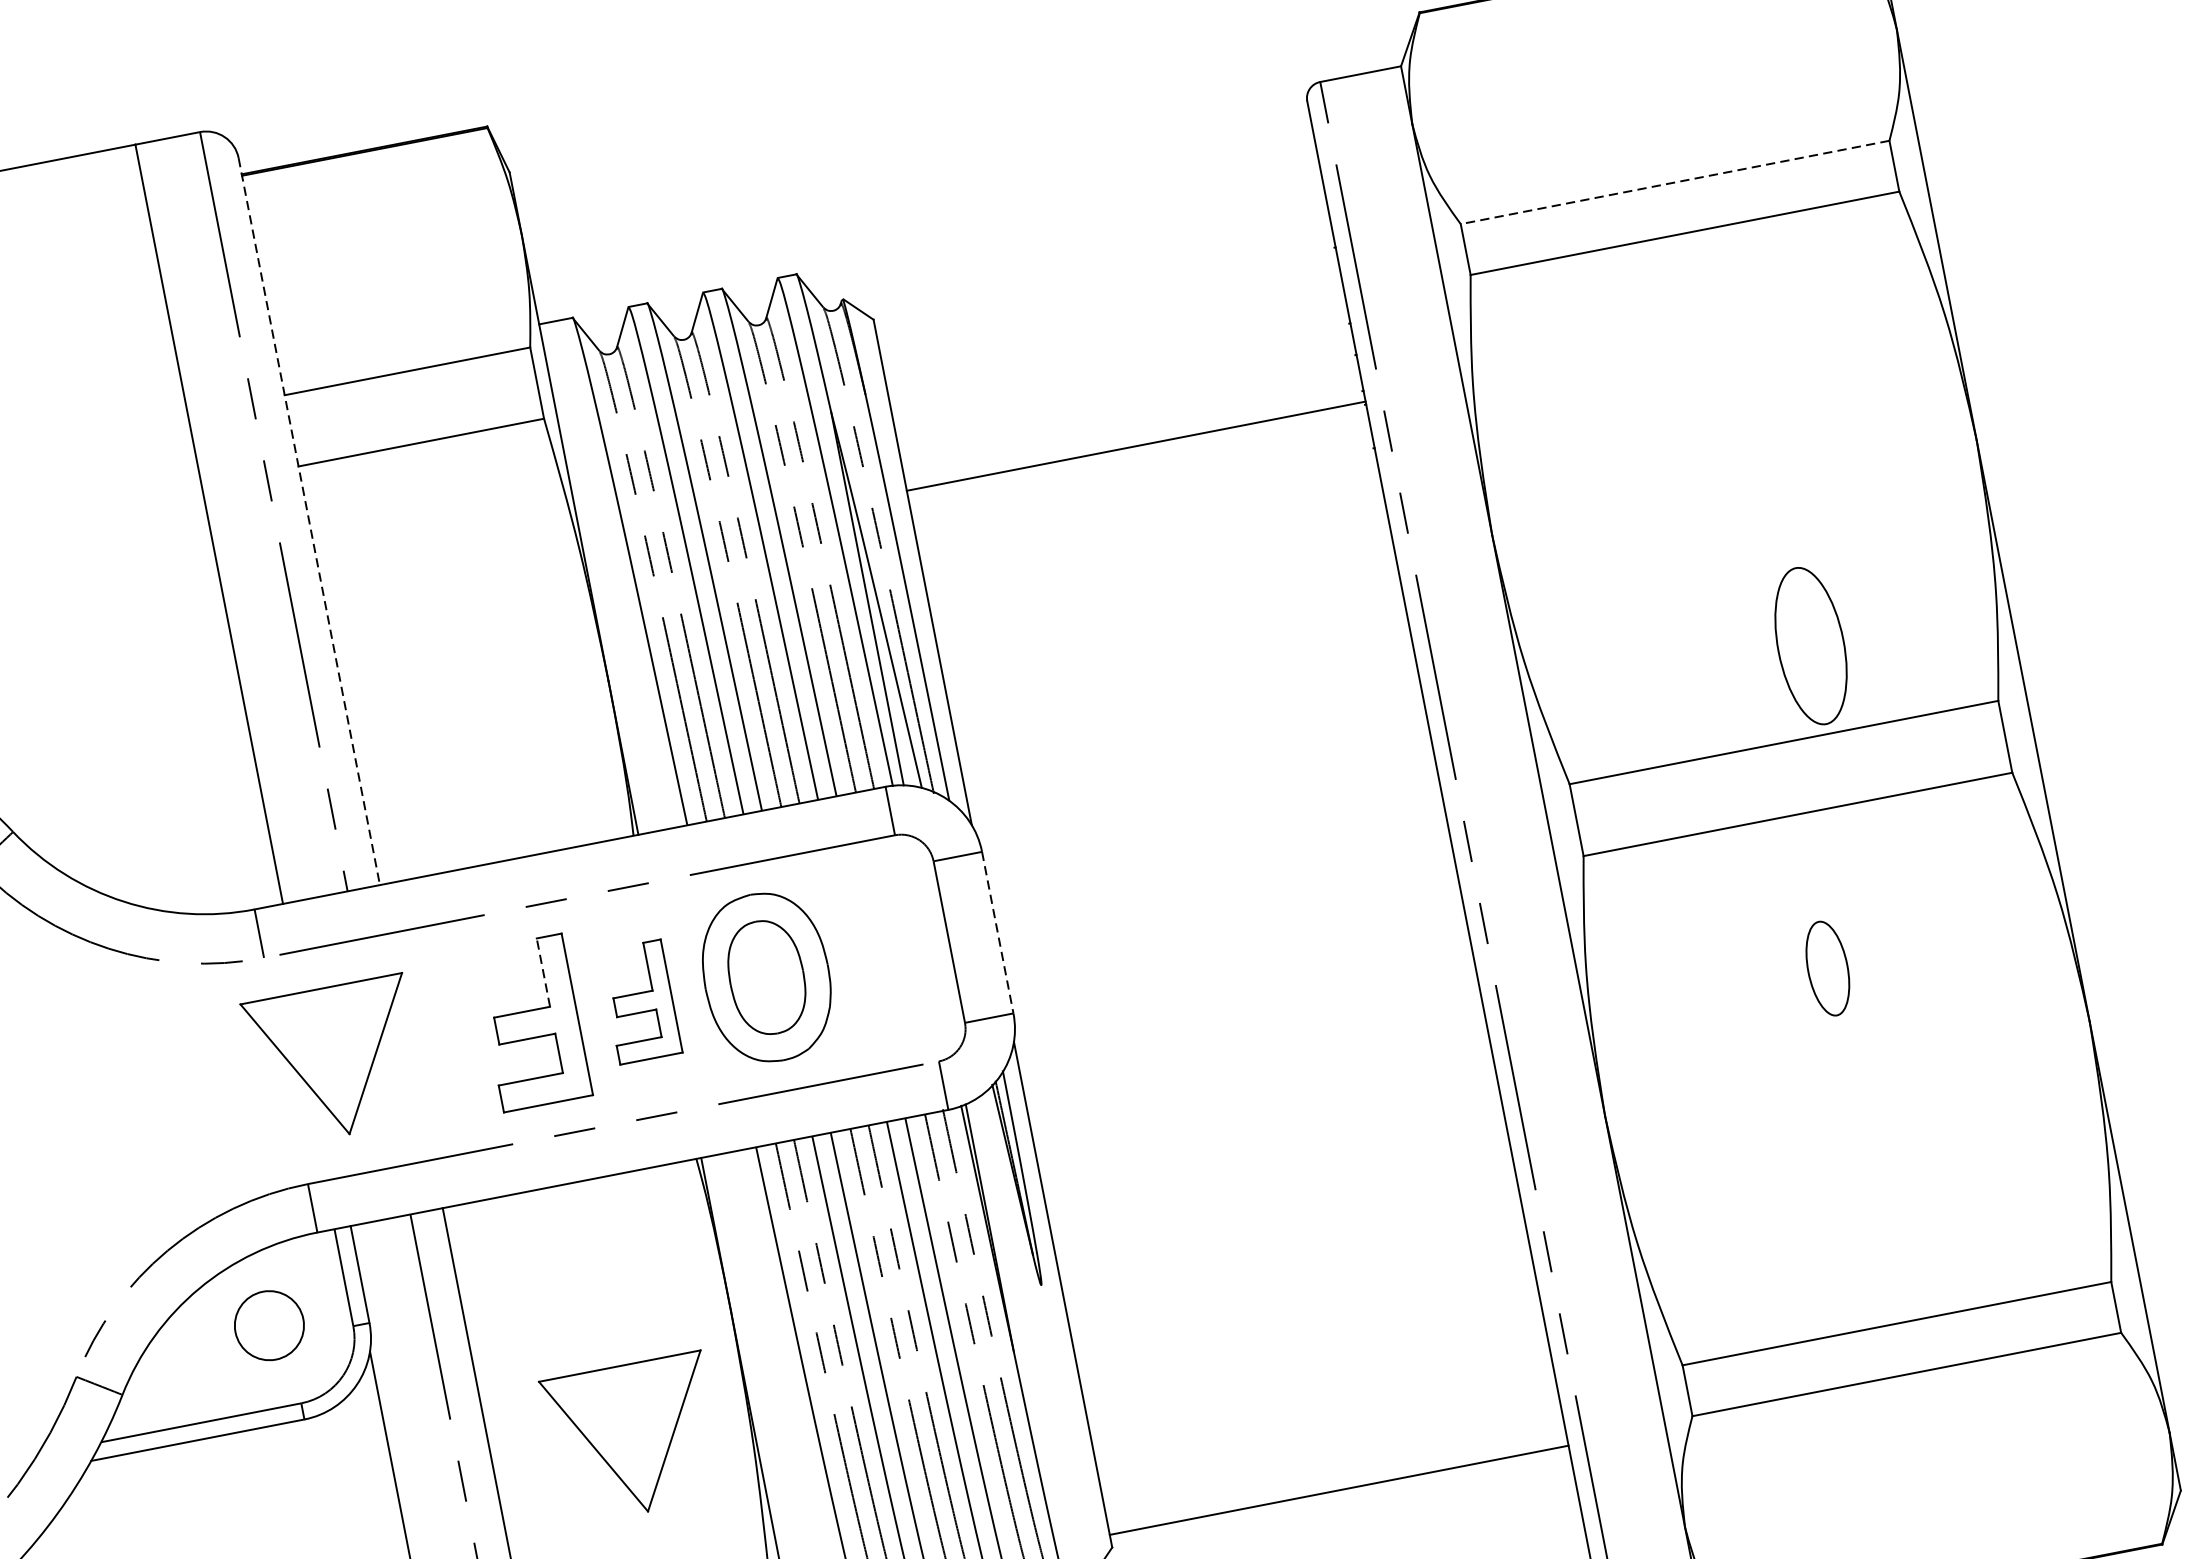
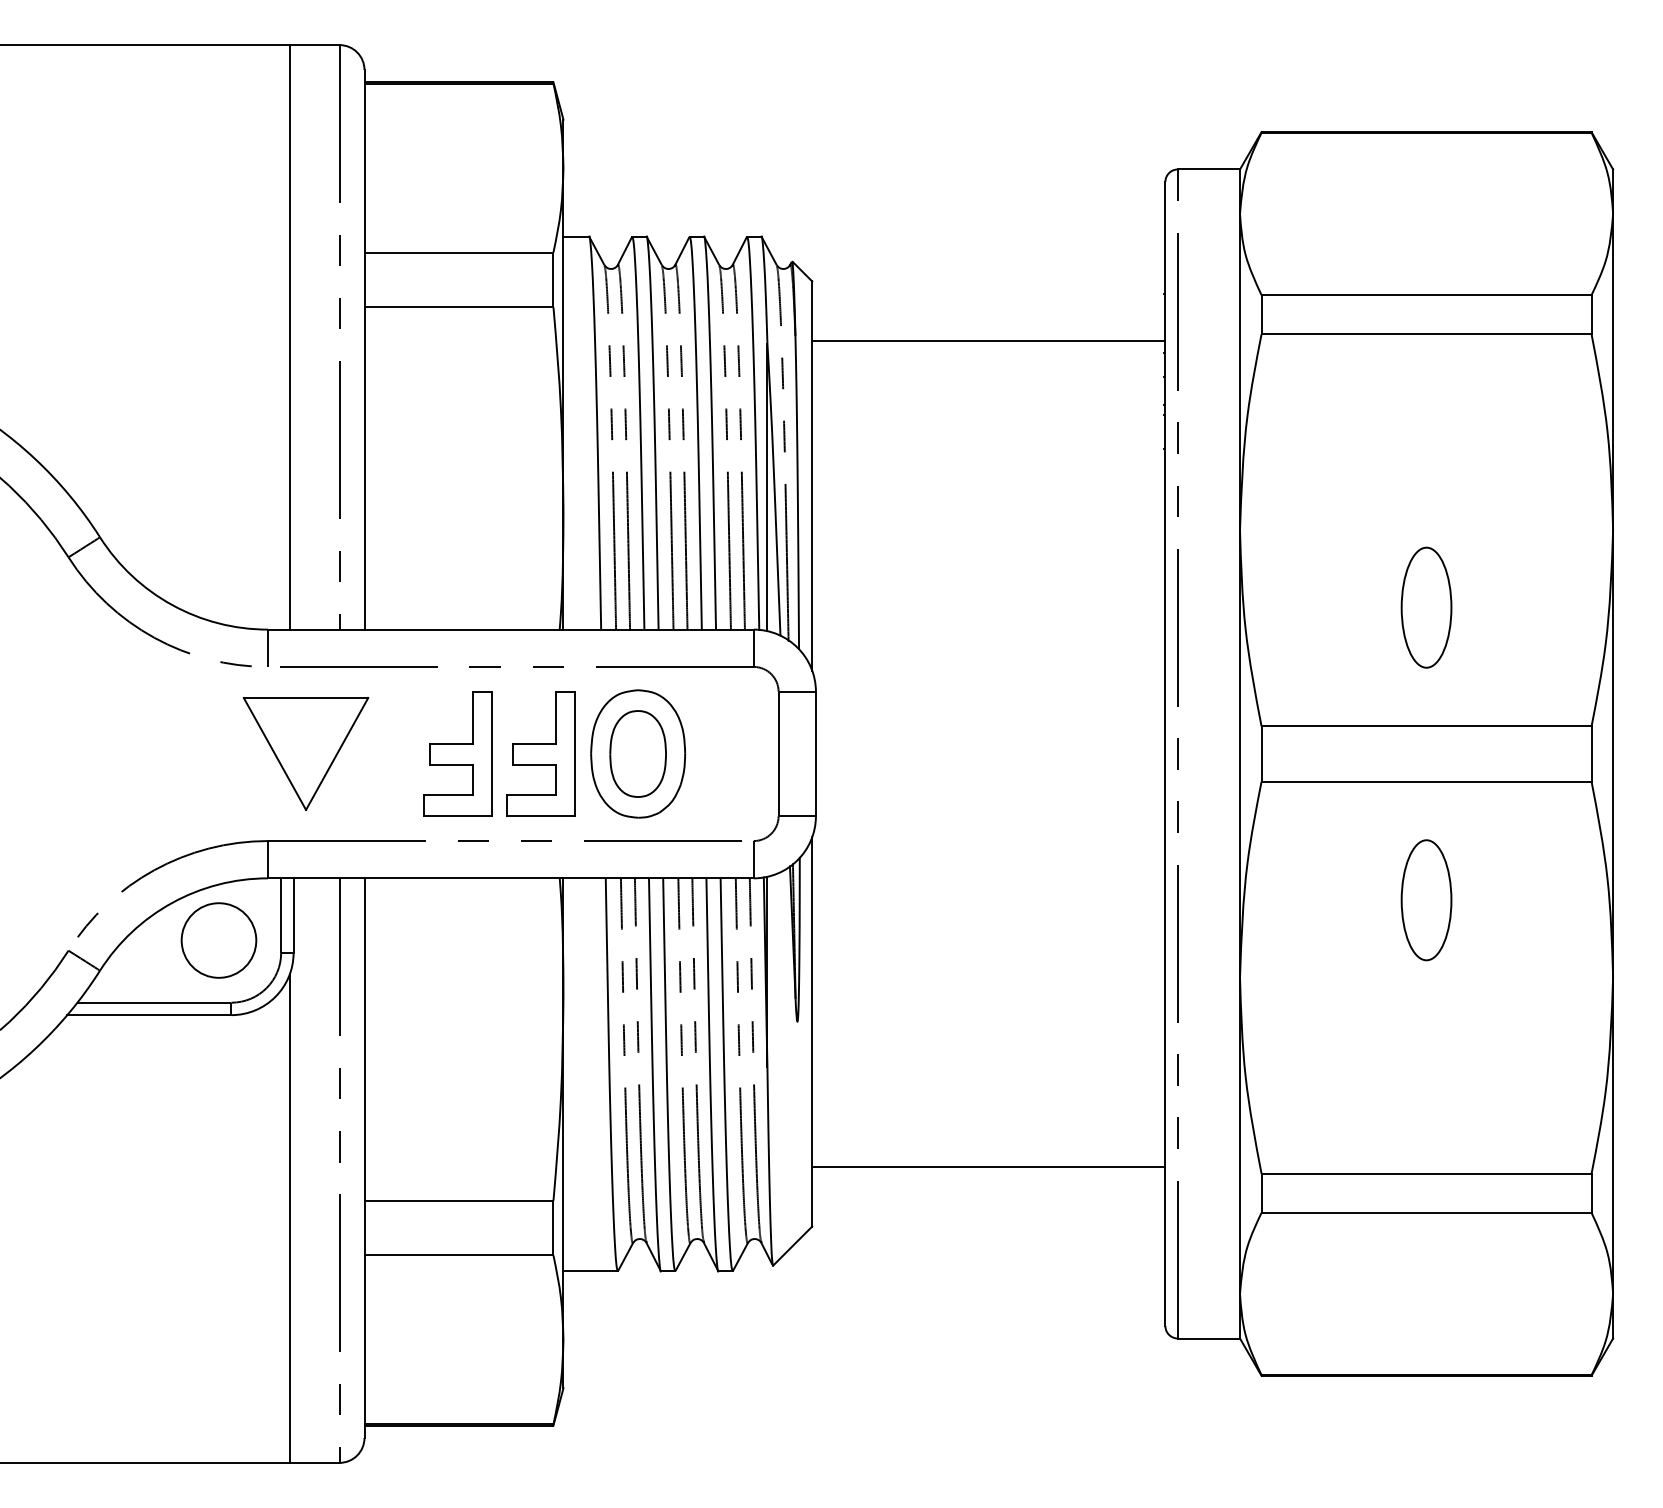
line: (1675, 182) -> (1426, 295), dashed -> solid
line: (1135, 446) -> (988, 341), moved
line: (309, 521) -> (364, 349), dashed -> solid
part: (1810, 645) -> (1426, 607), moved
line: (997, 933) -> (815, 754), dashed -> solid
part: (1827, 968) -> (1426, 900), size x1.67
line: (543, 971) -> (473, 717), dashed -> solid
part: (639, 1001) -> (540, 753), size x1.43
circle: (268, 1325) -> (218, 940), size x1.43
part: (633, 1438) -> (472, 1076), removed
line: (1338, 1489) -> (988, 1166), moved

